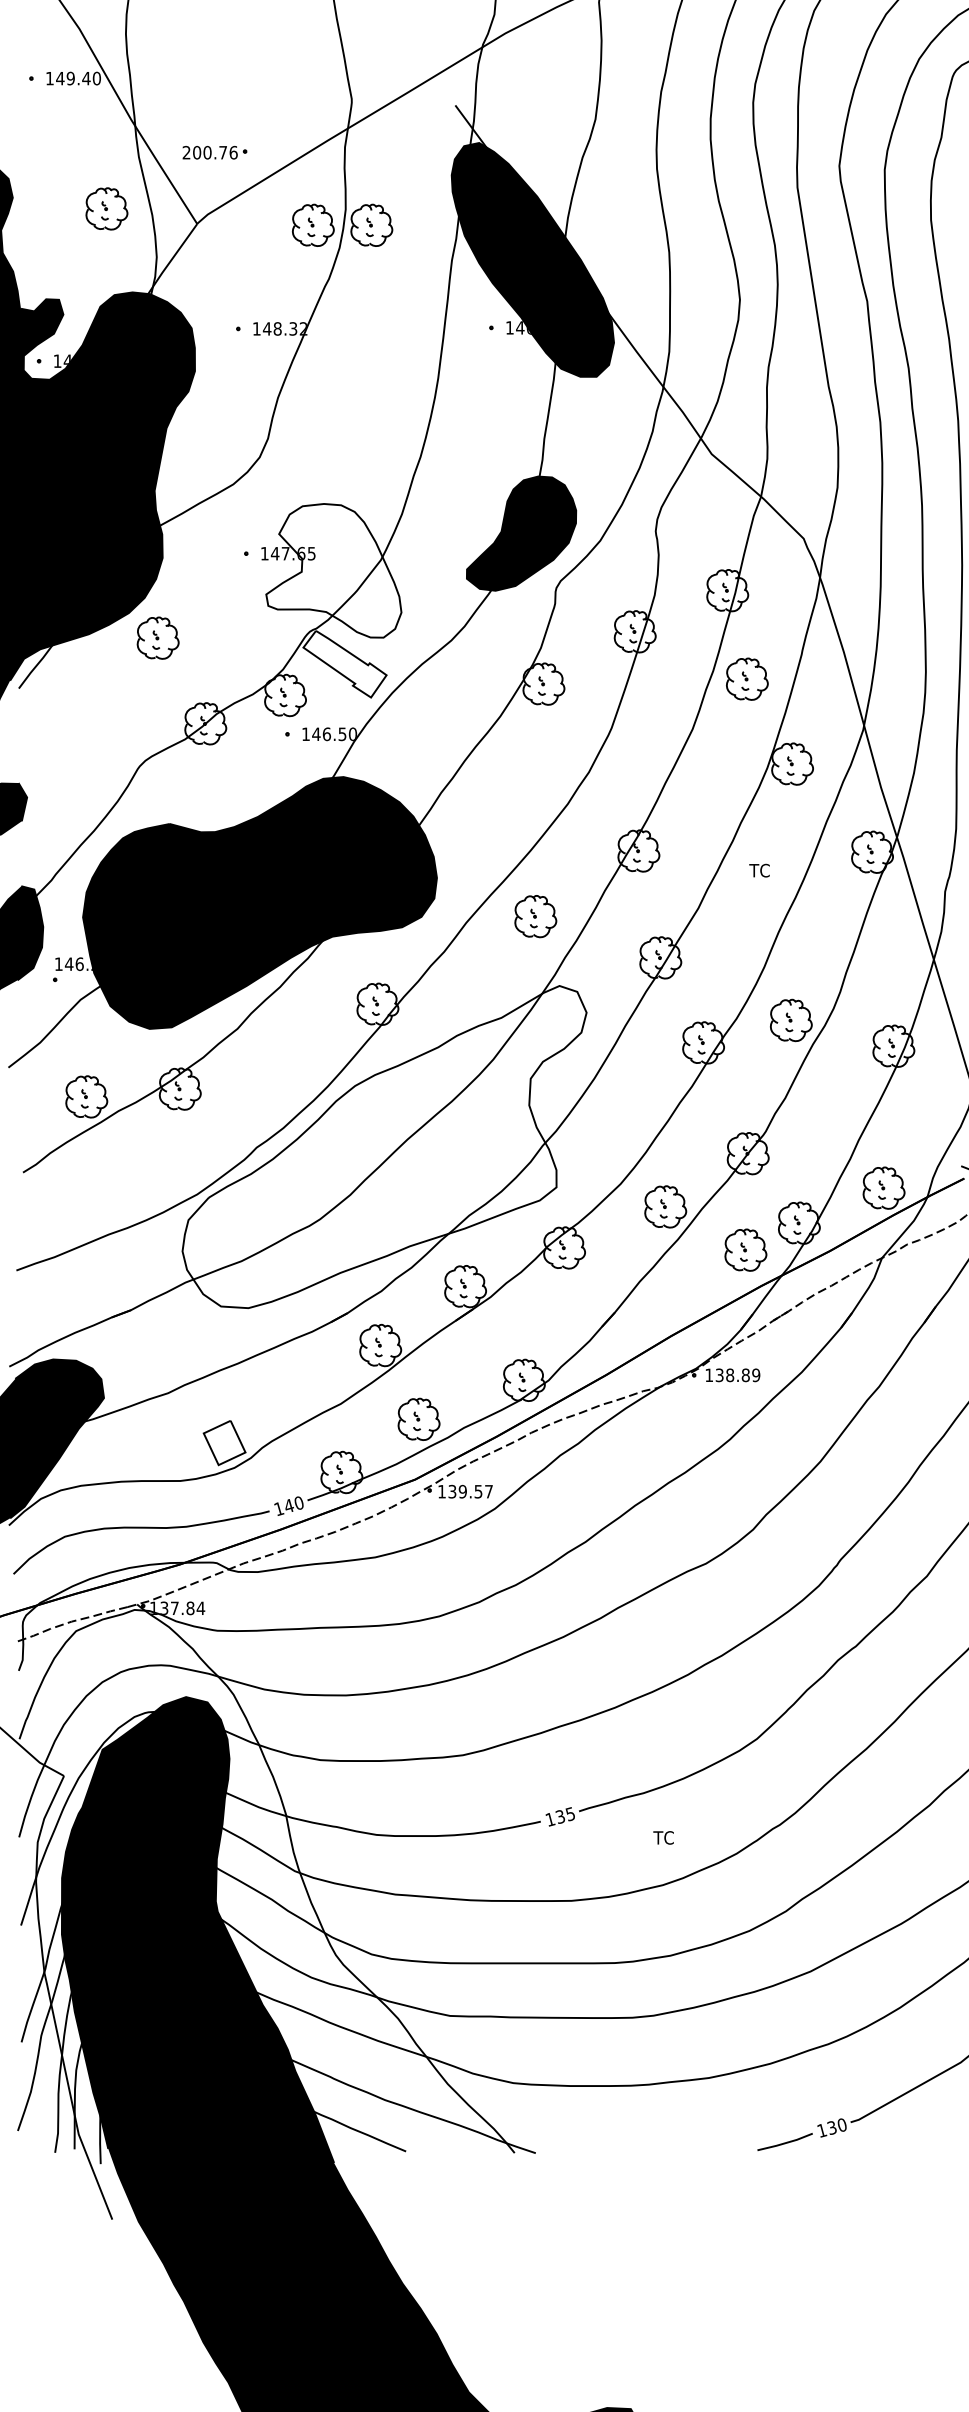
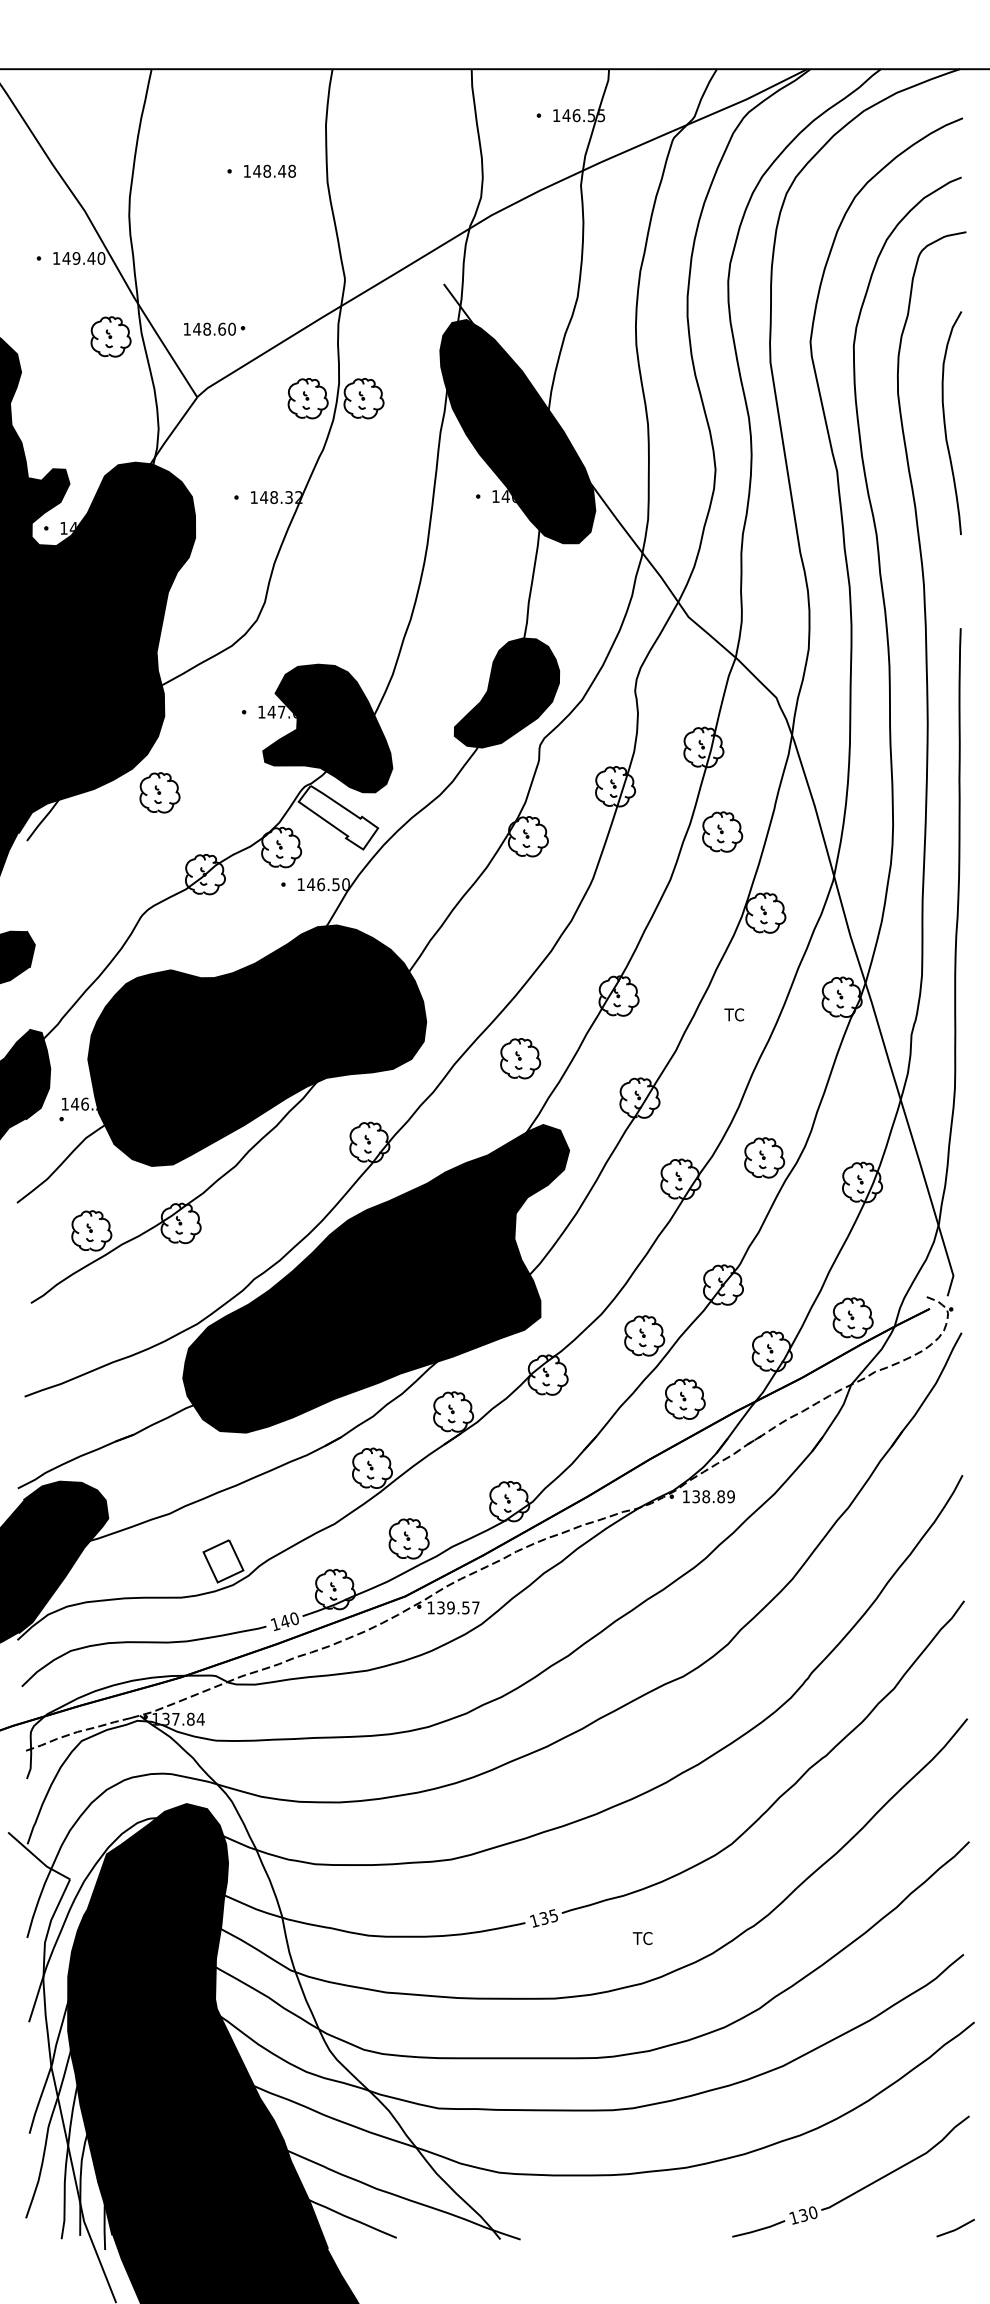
text: (210, 151) -> (209, 328), 200.76 -> 148.60
part: (106, 208) -> (110, 336), moved
fill: (333, 570) -> (327, 728), added
fill: (384, 1146) -> (376, 1278), added
part: (745, 1249) -> (684, 1398), moved

